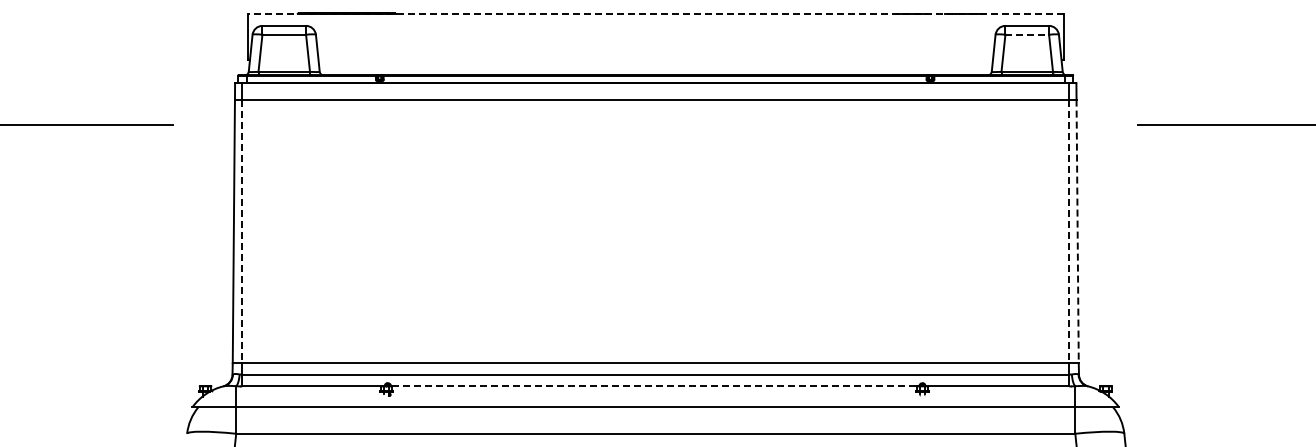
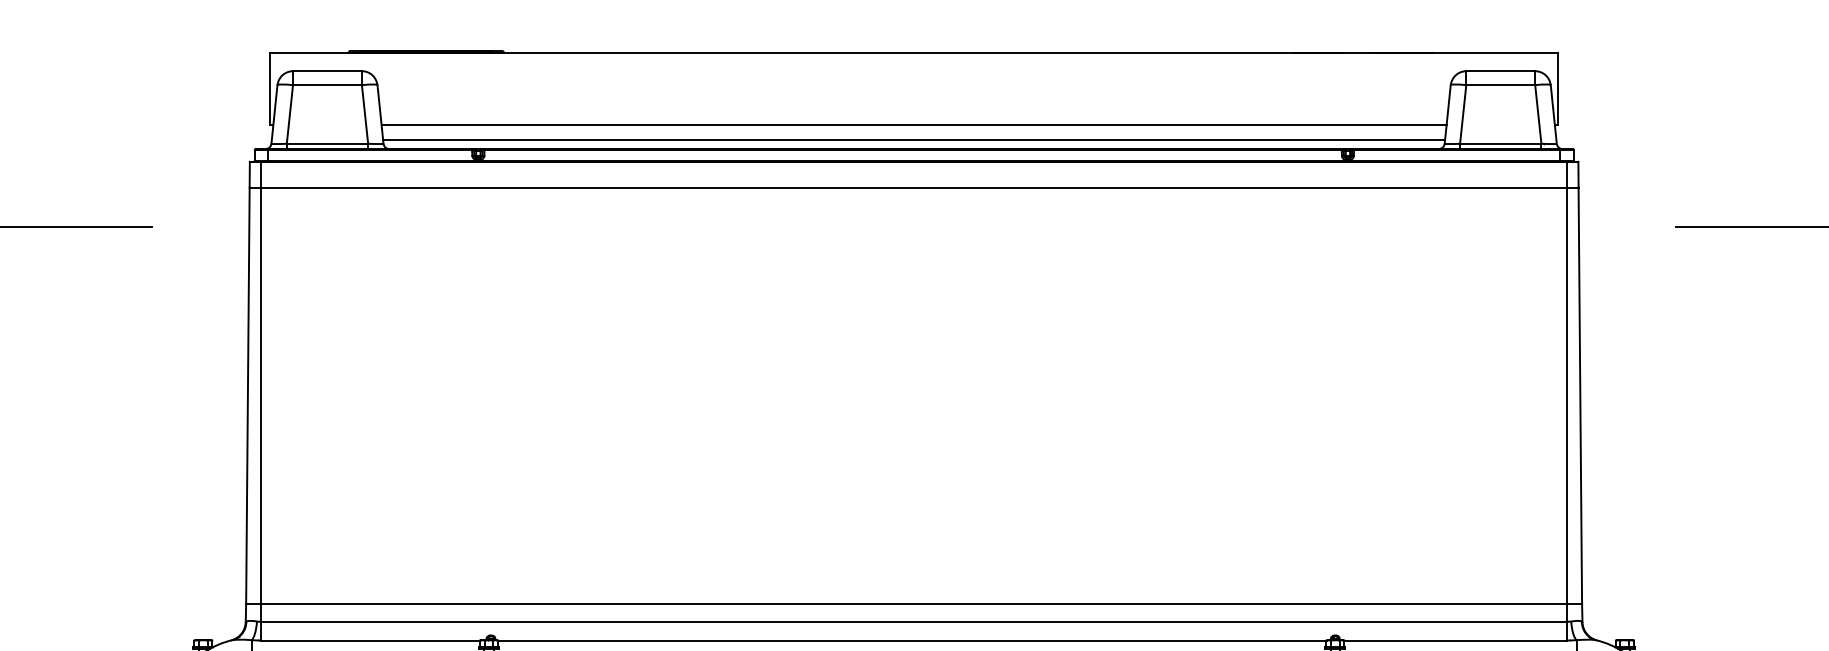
line: (655, 14) -> (913, 53), dashed -> solid
line: (1027, 34) -> (1501, 84), dashed -> solid
line: (655, 60) -> (913, 125), added
line: (655, 69) -> (913, 140), added
line: (242, 231) -> (261, 395), dashed -> solid
line: (1069, 231) -> (1567, 395), dashed -> solid
line: (1077, 231) -> (1580, 395), dashed -> solid
line: (654, 386) -> (912, 640), dashed -> solid

